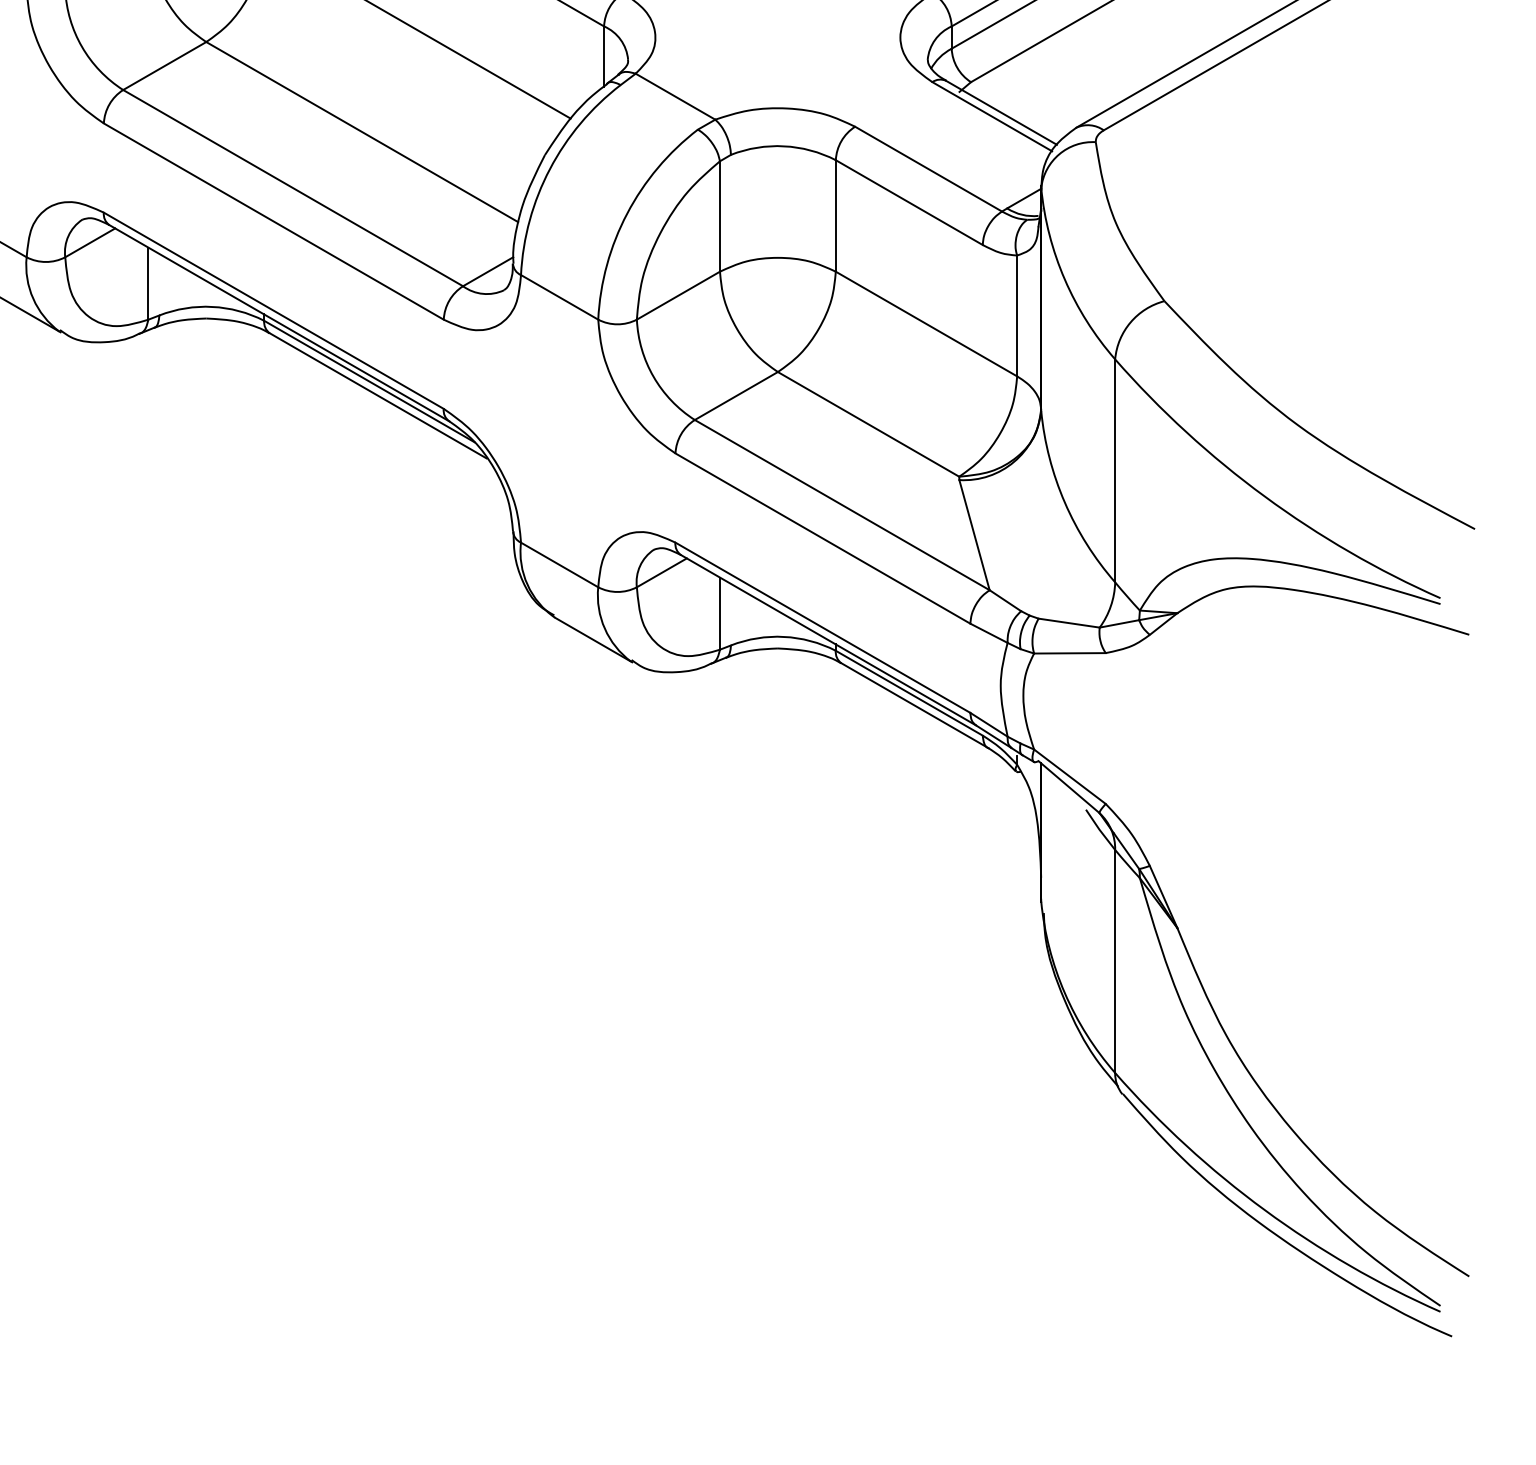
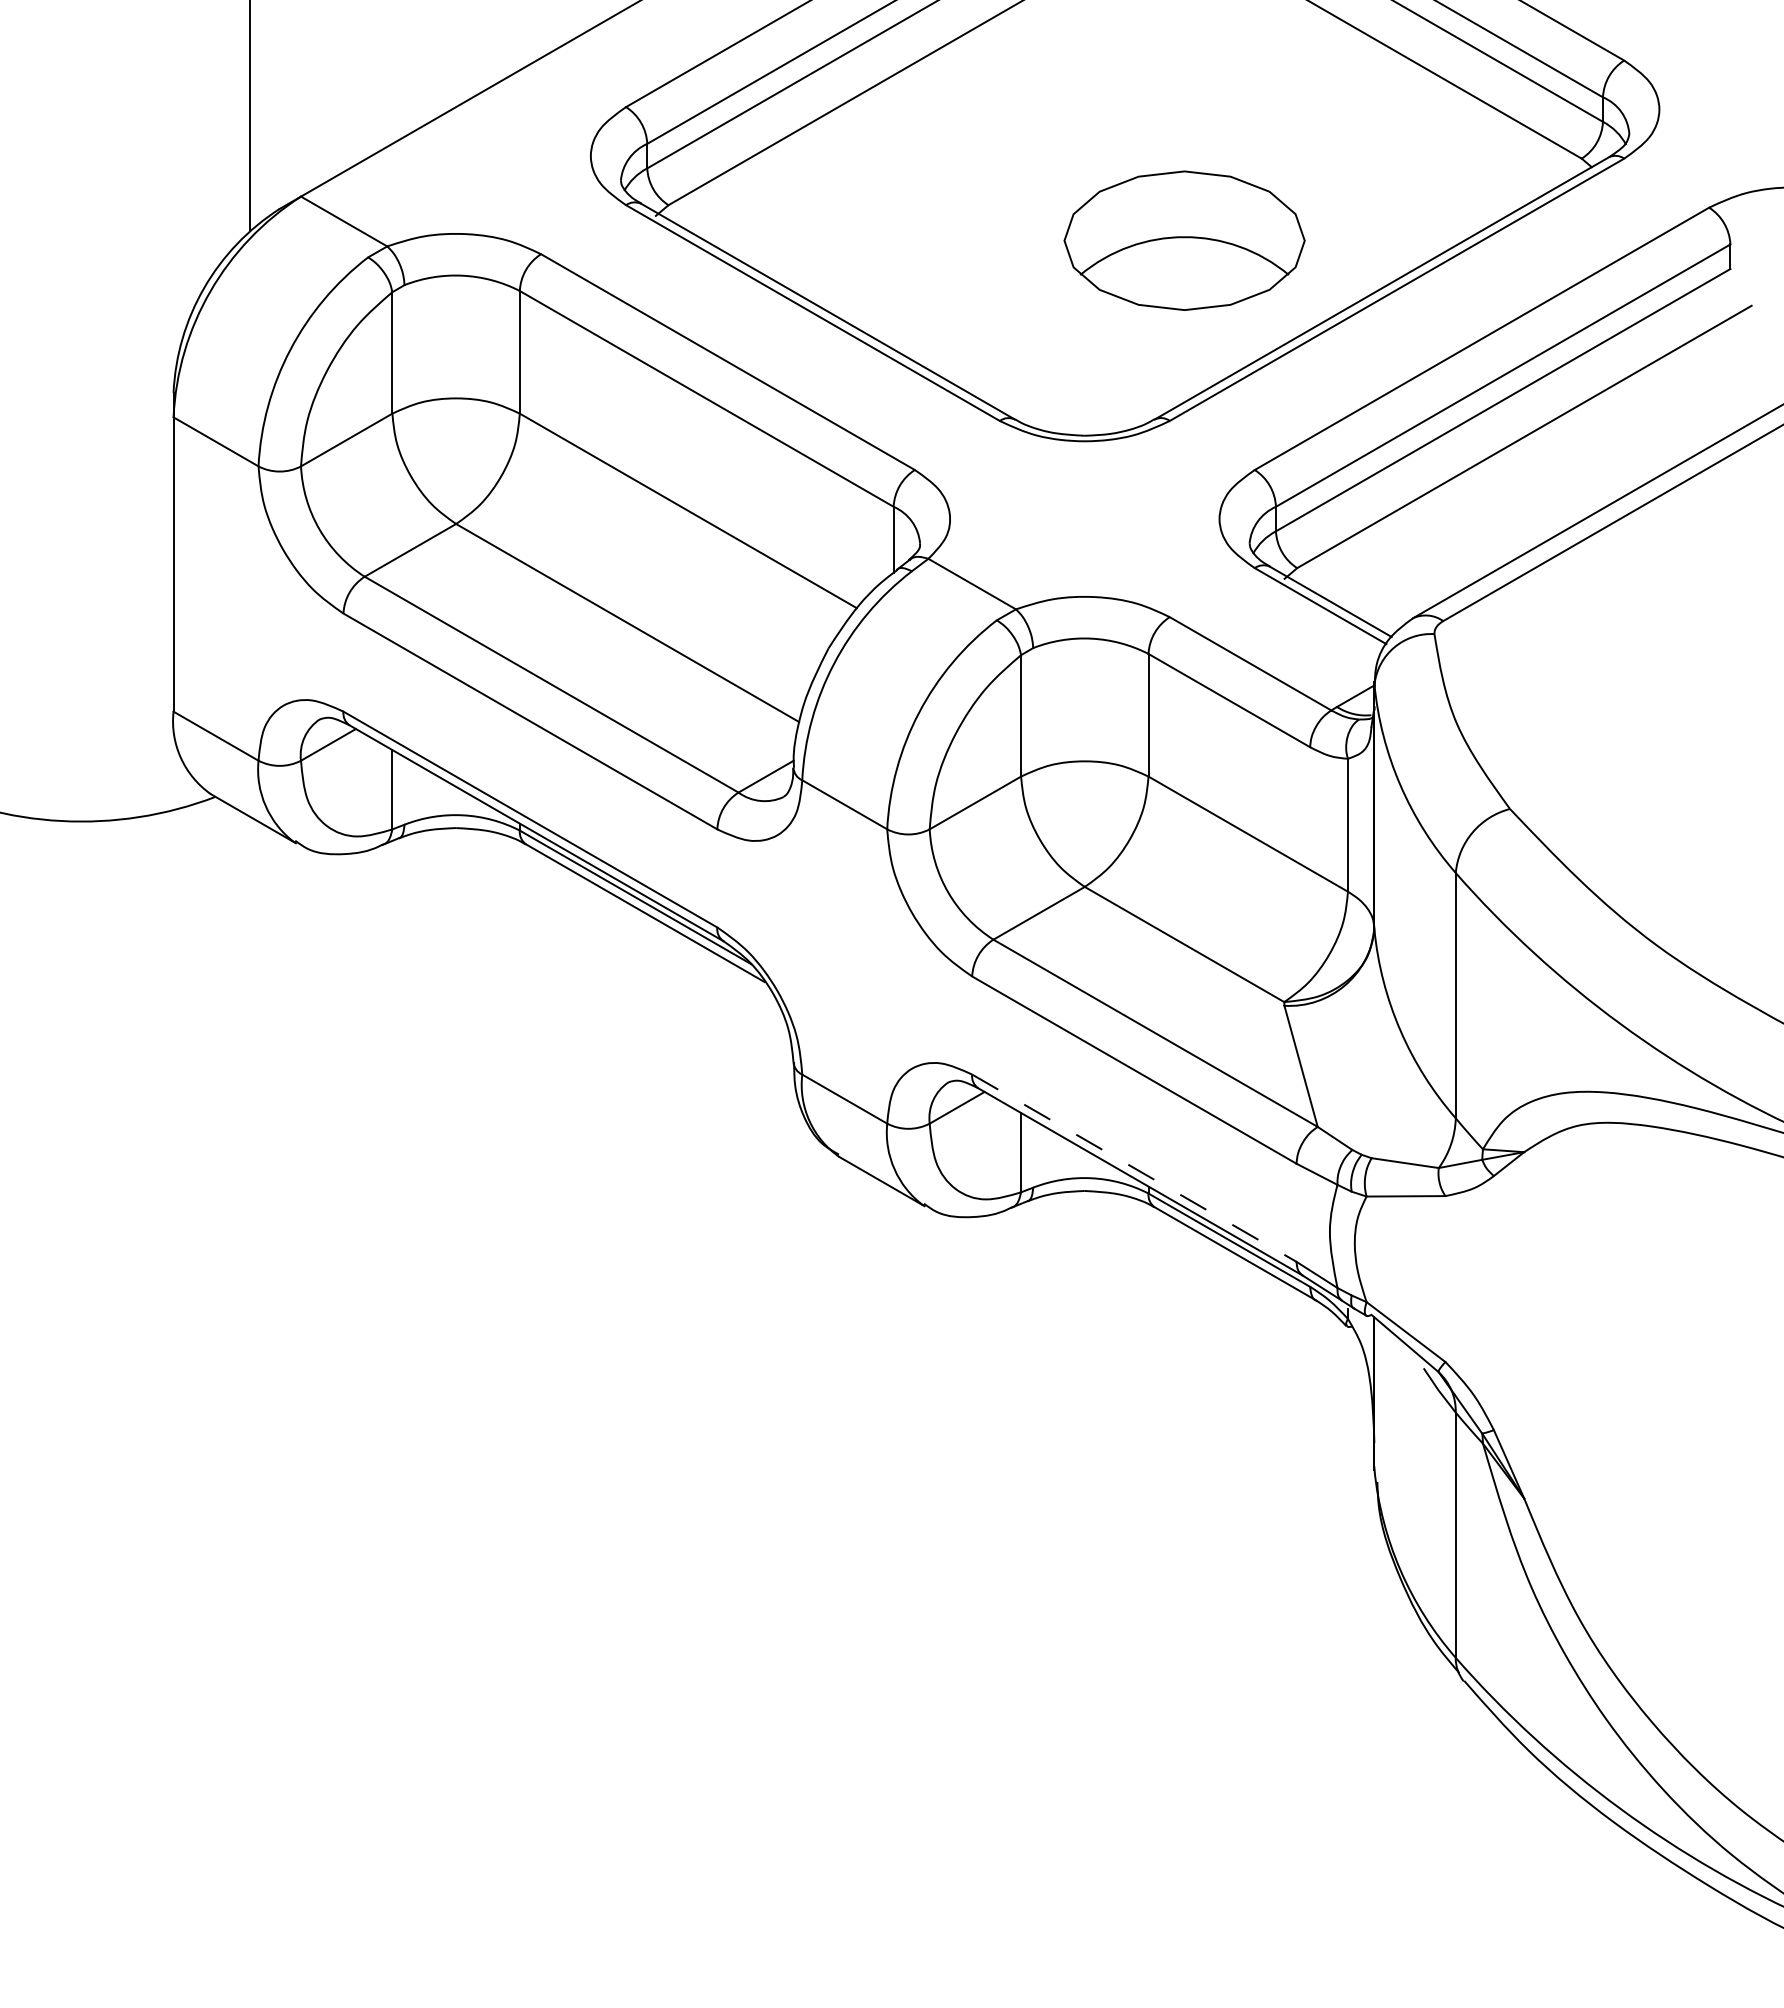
line: (823, 628) -> (1134, 1168), solid -> dashed

